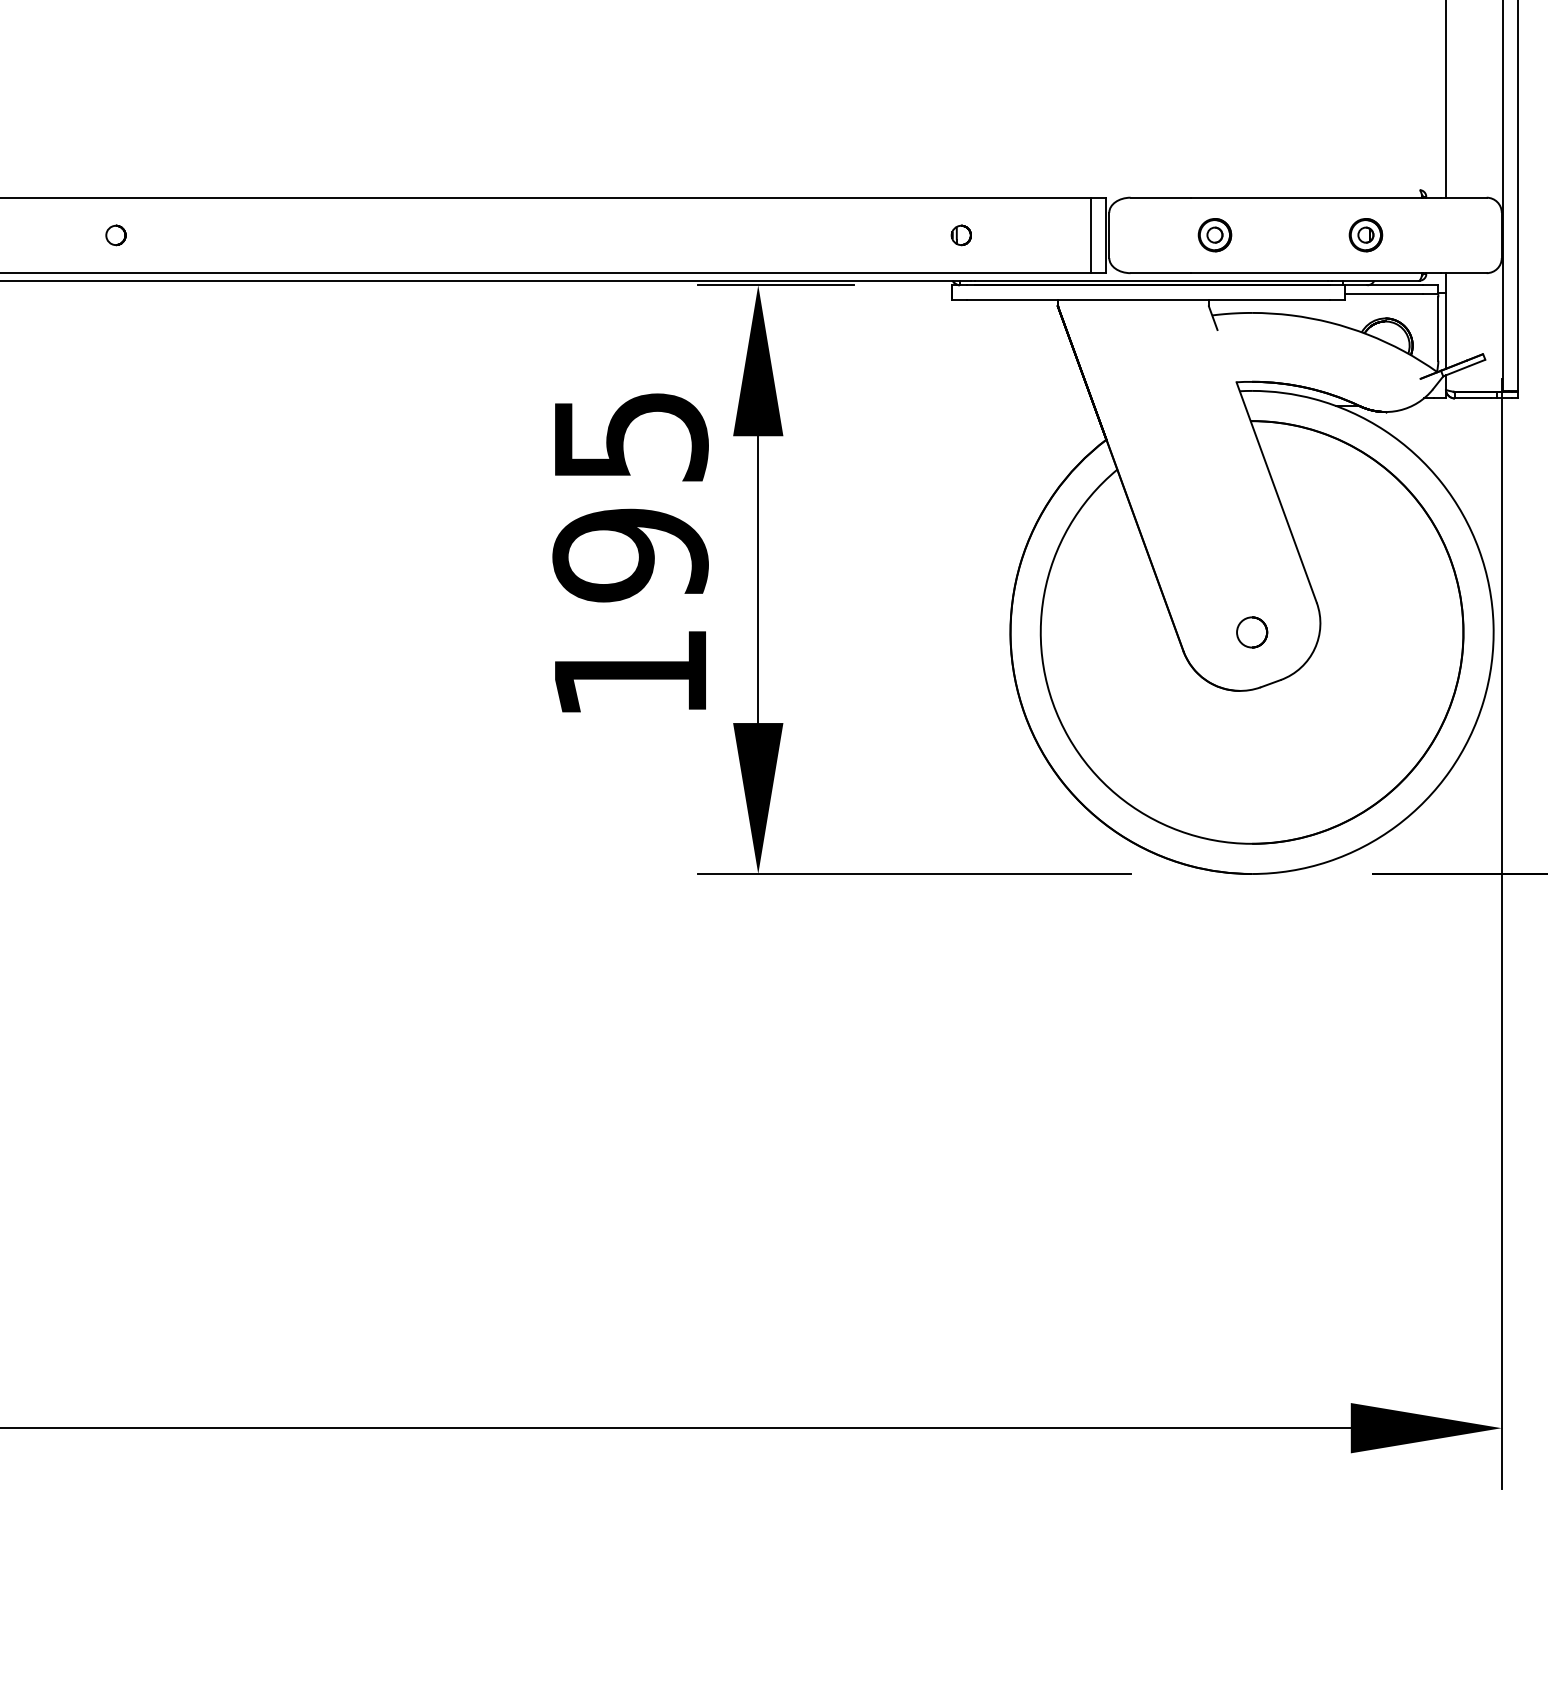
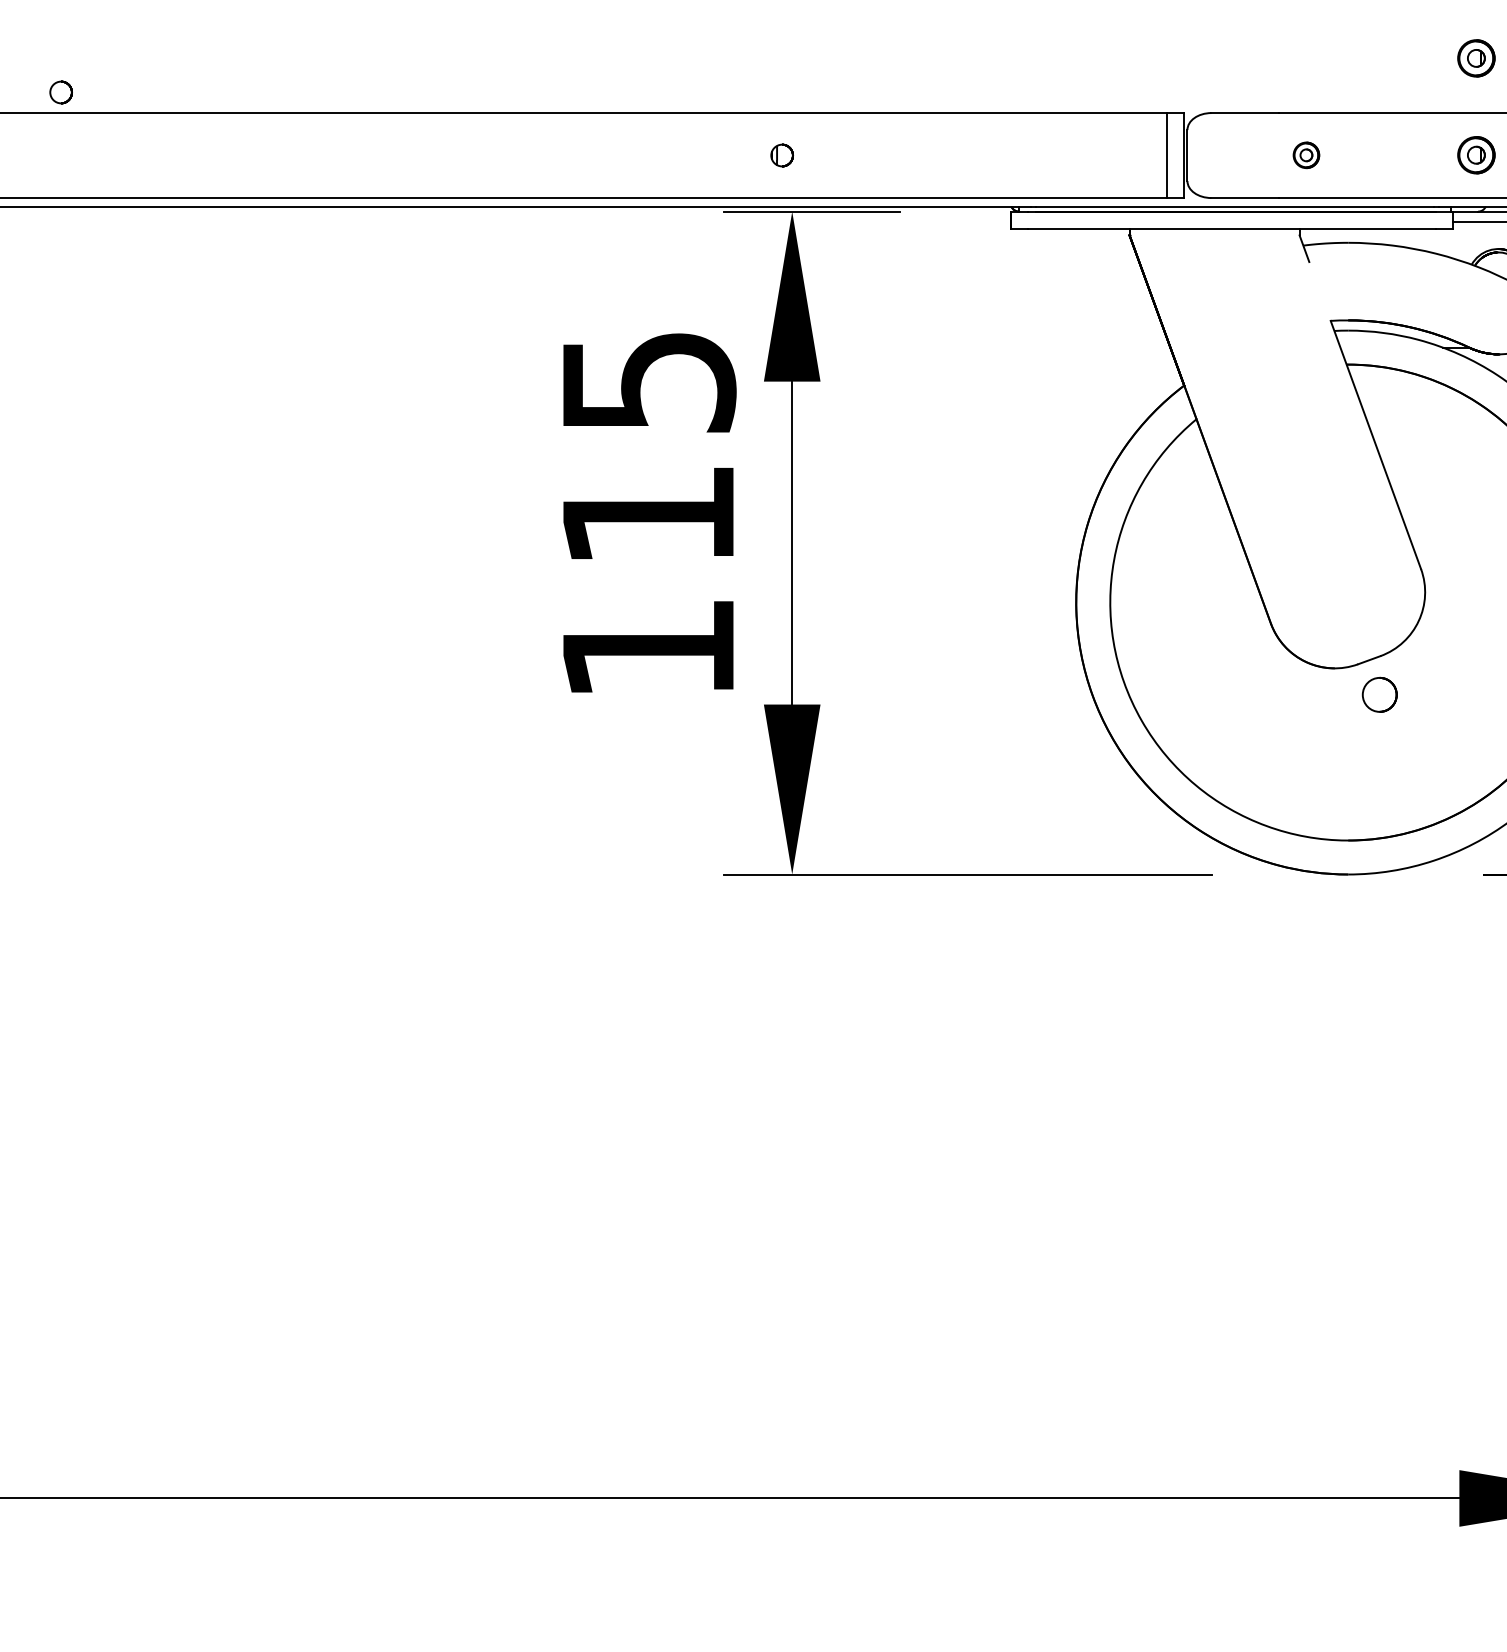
part: (1365, 149) -> (1475, 58), added
part: (115, 235) -> (60, 92), moved
part: (960, 235) -> (781, 155), moved
part: (1214, 235) -> (1305, 155), size x0.7
text: (630, 555) -> (648, 515), 195 -> 115
circle: (1252, 632) -> (1380, 694), moved

